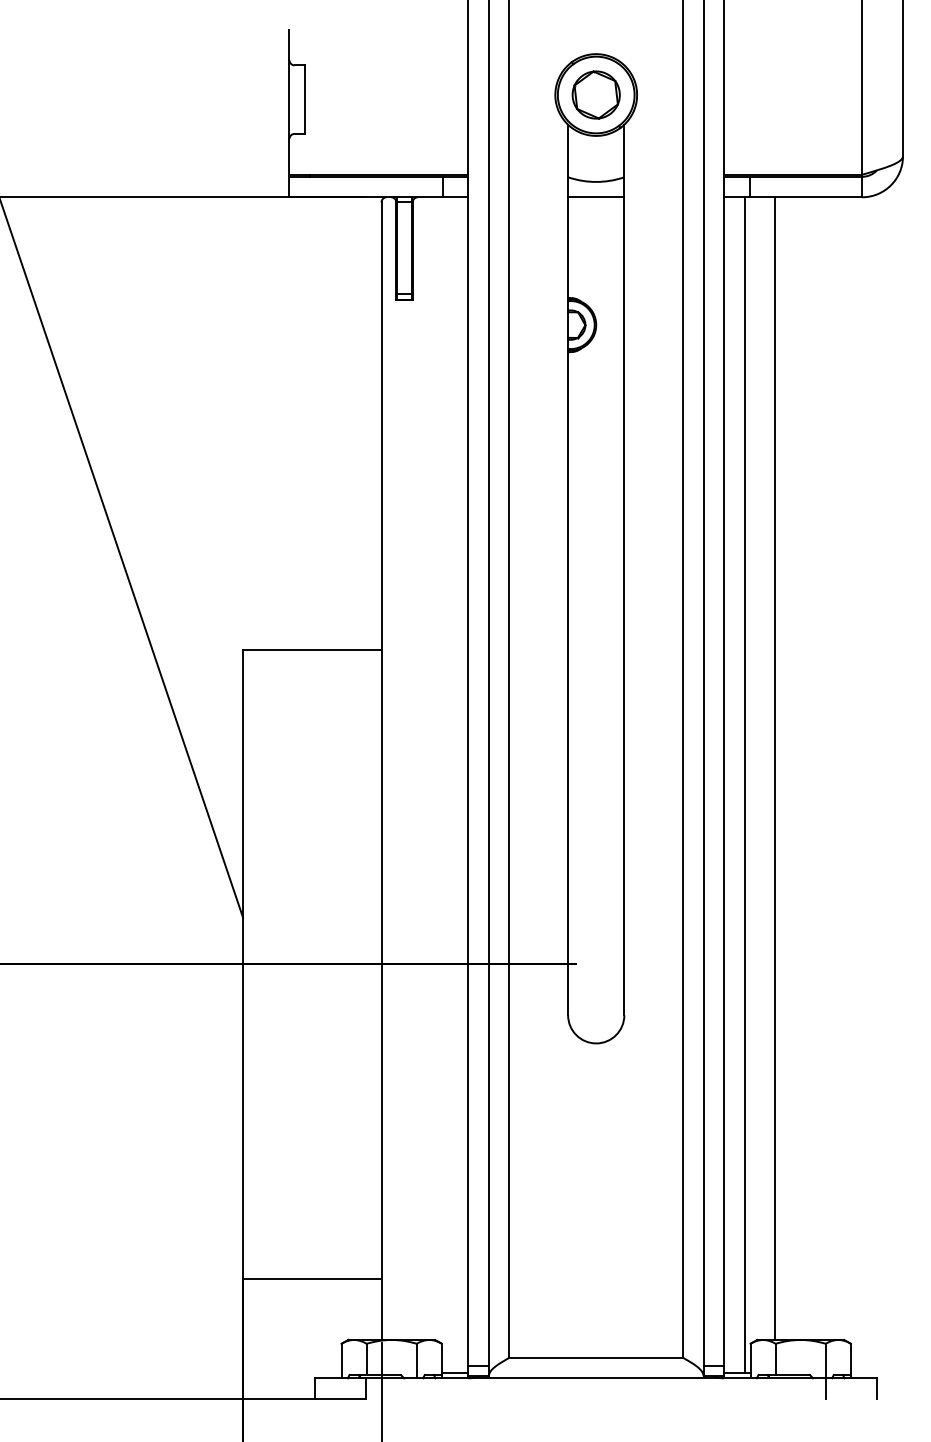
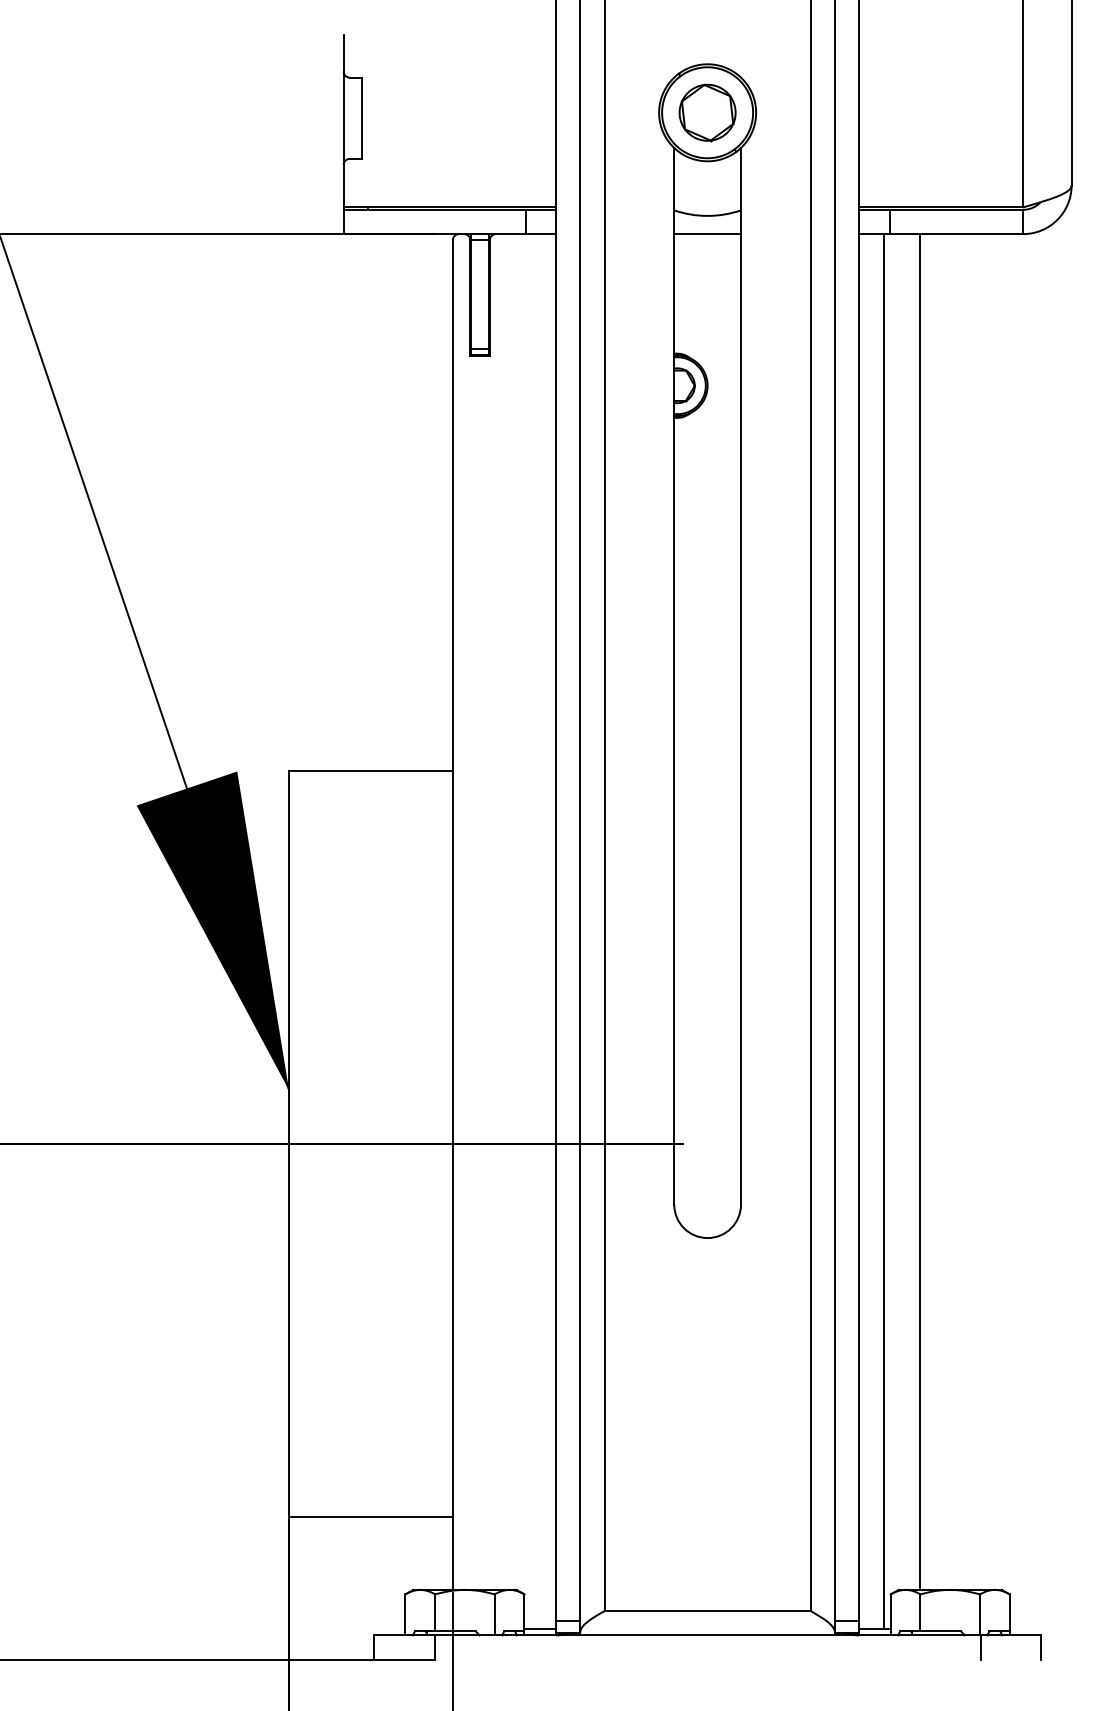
fill: (179, 784) -> (213, 930), added

